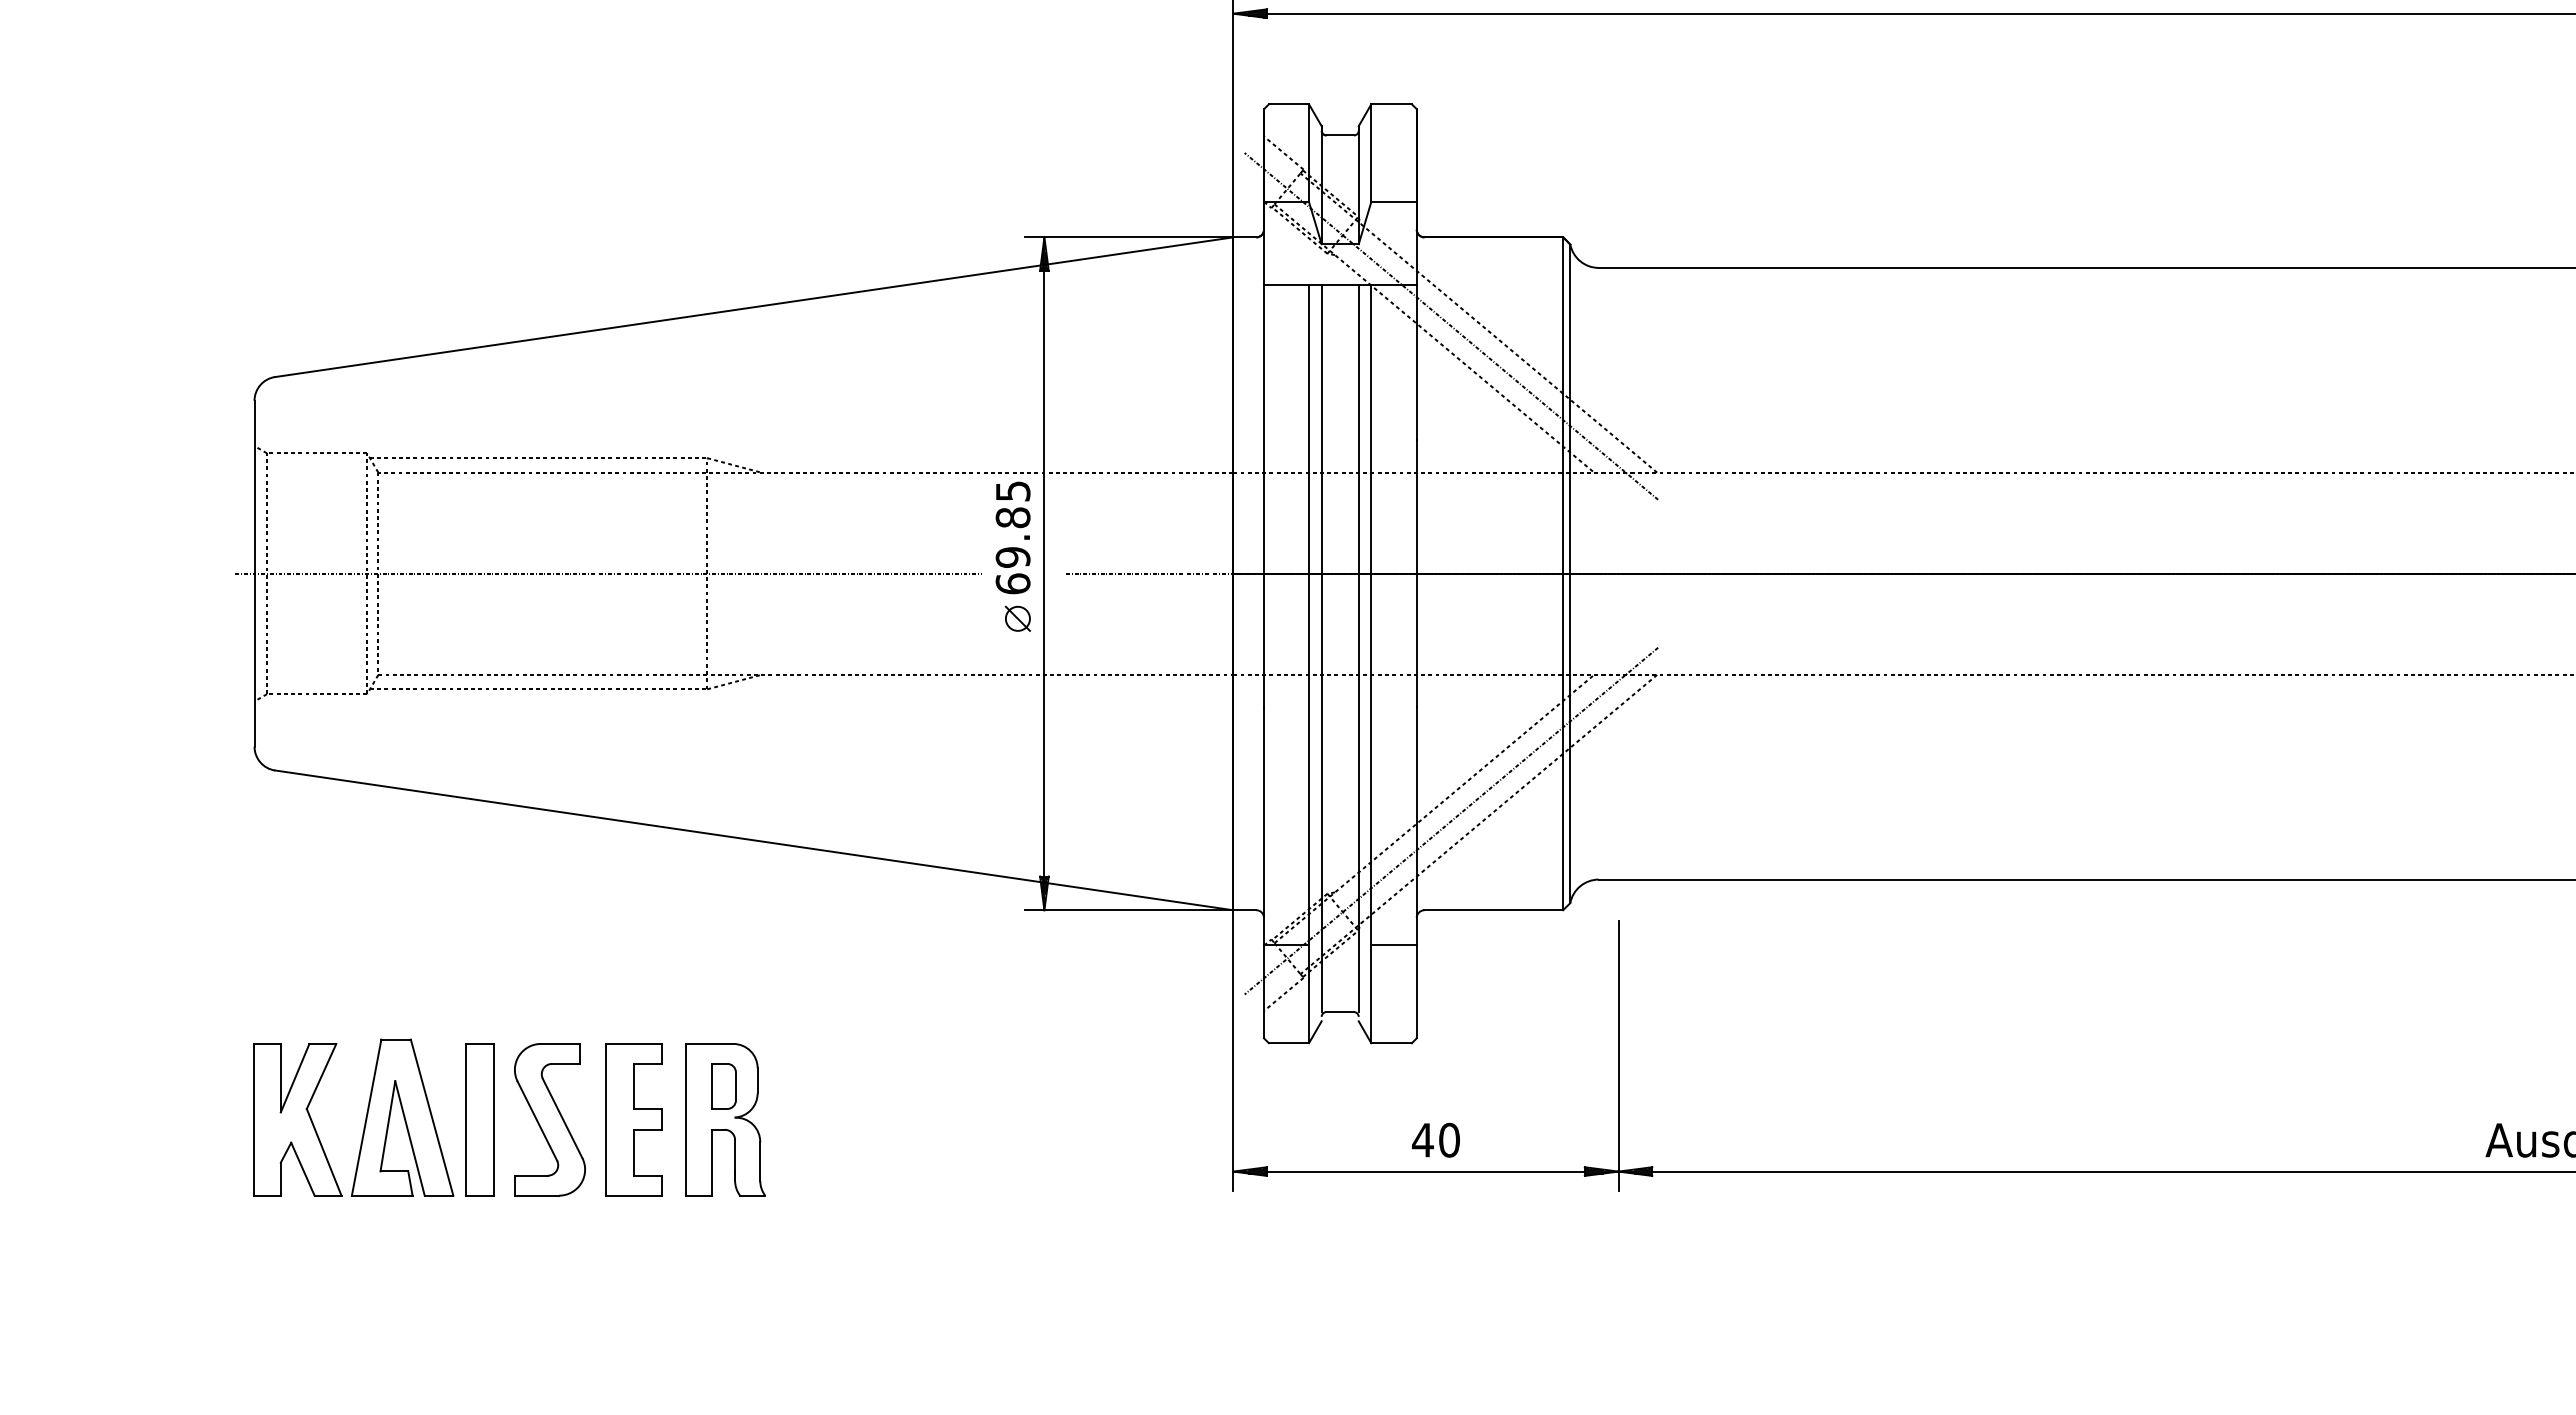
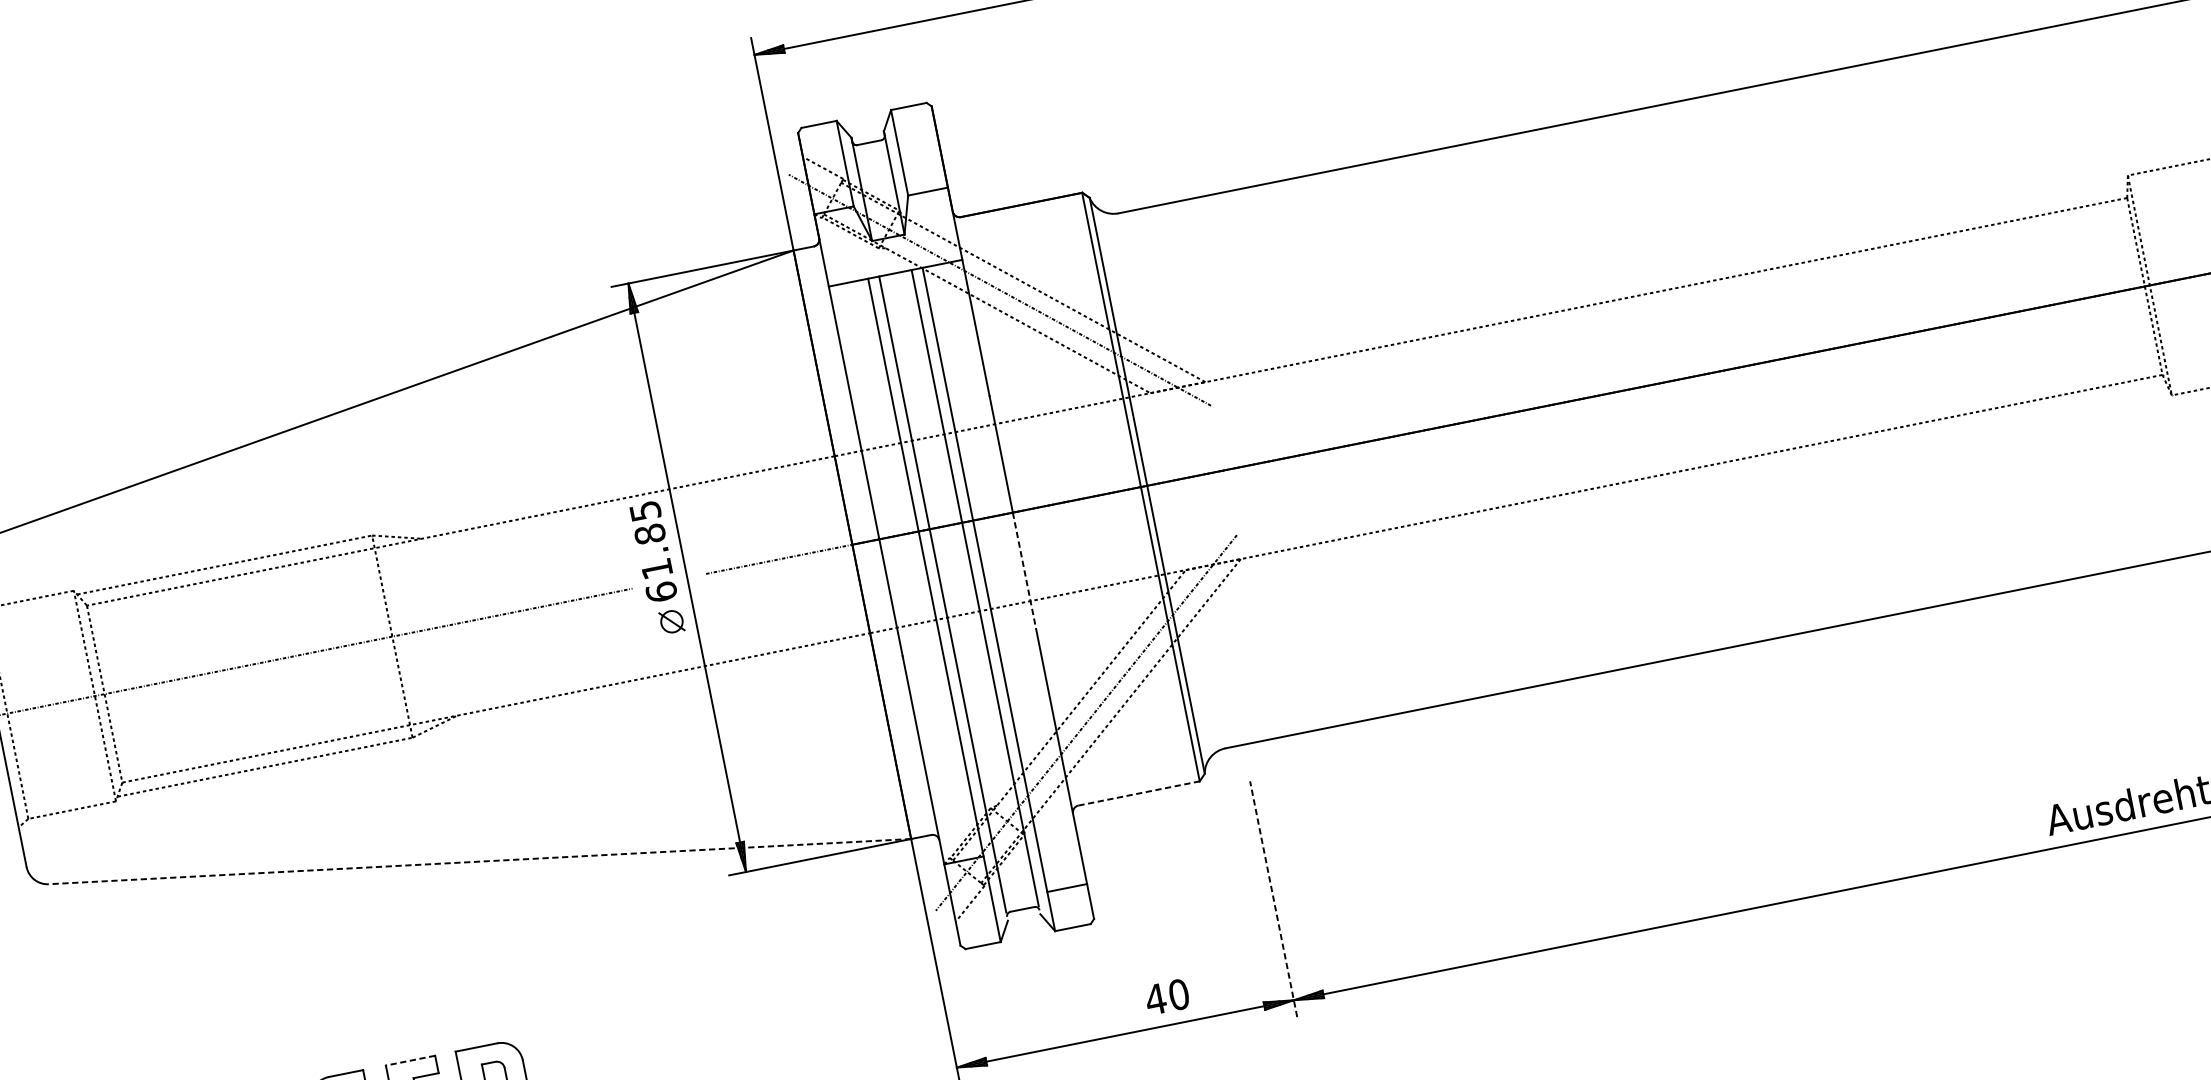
text: (1012, 557) -> (656, 569), 69.85 -> 61.85
line: (1416, 640) -> (1024, 571), solid -> dashed
line: (753, 840) -> (479, 861), solid -> dashed
line: (1494, 910) -> (1139, 793), solid -> dashed
line: (1393, 945) -> (1066, 888), moved
line: (633, 1043) -> (409, 1060), solid -> dashed
line: (1618, 1056) -> (1273, 899), solid -> dashed
text: (1435, 1139) -> (1166, 996), moved

